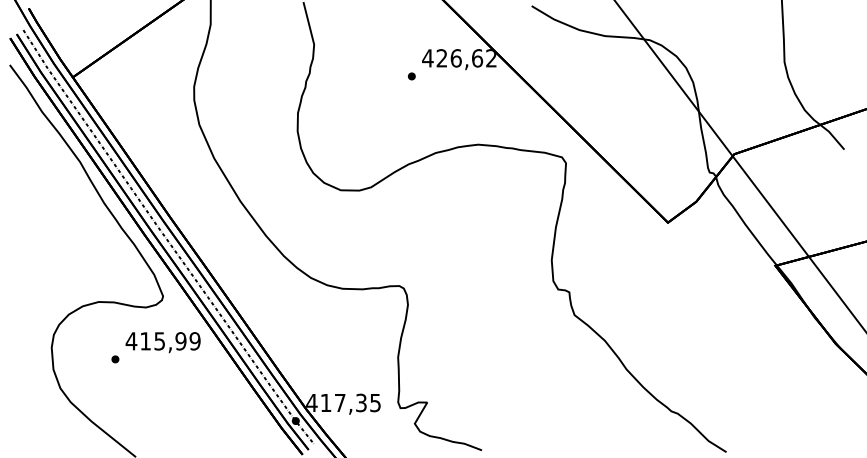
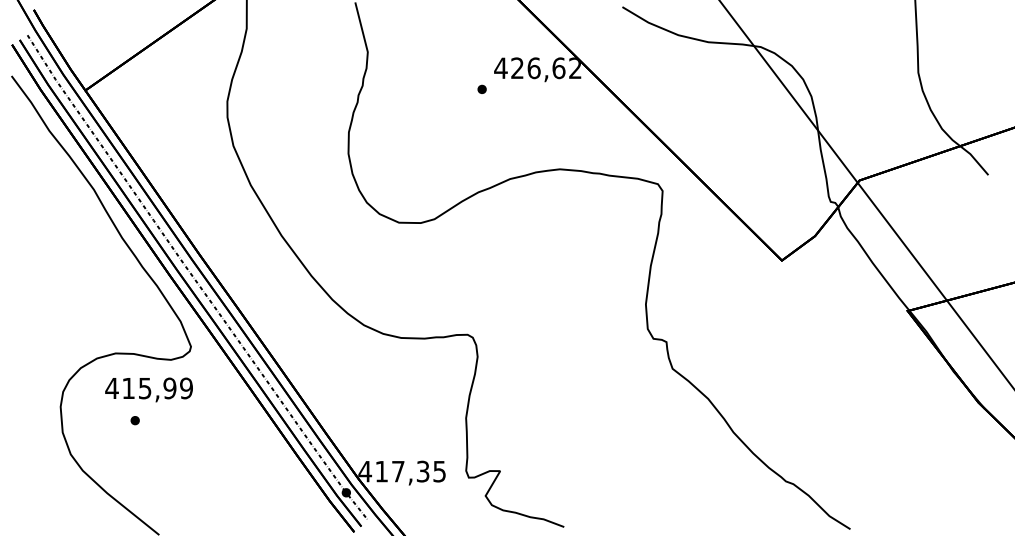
text: (162, 342) -> (148, 389), moved

